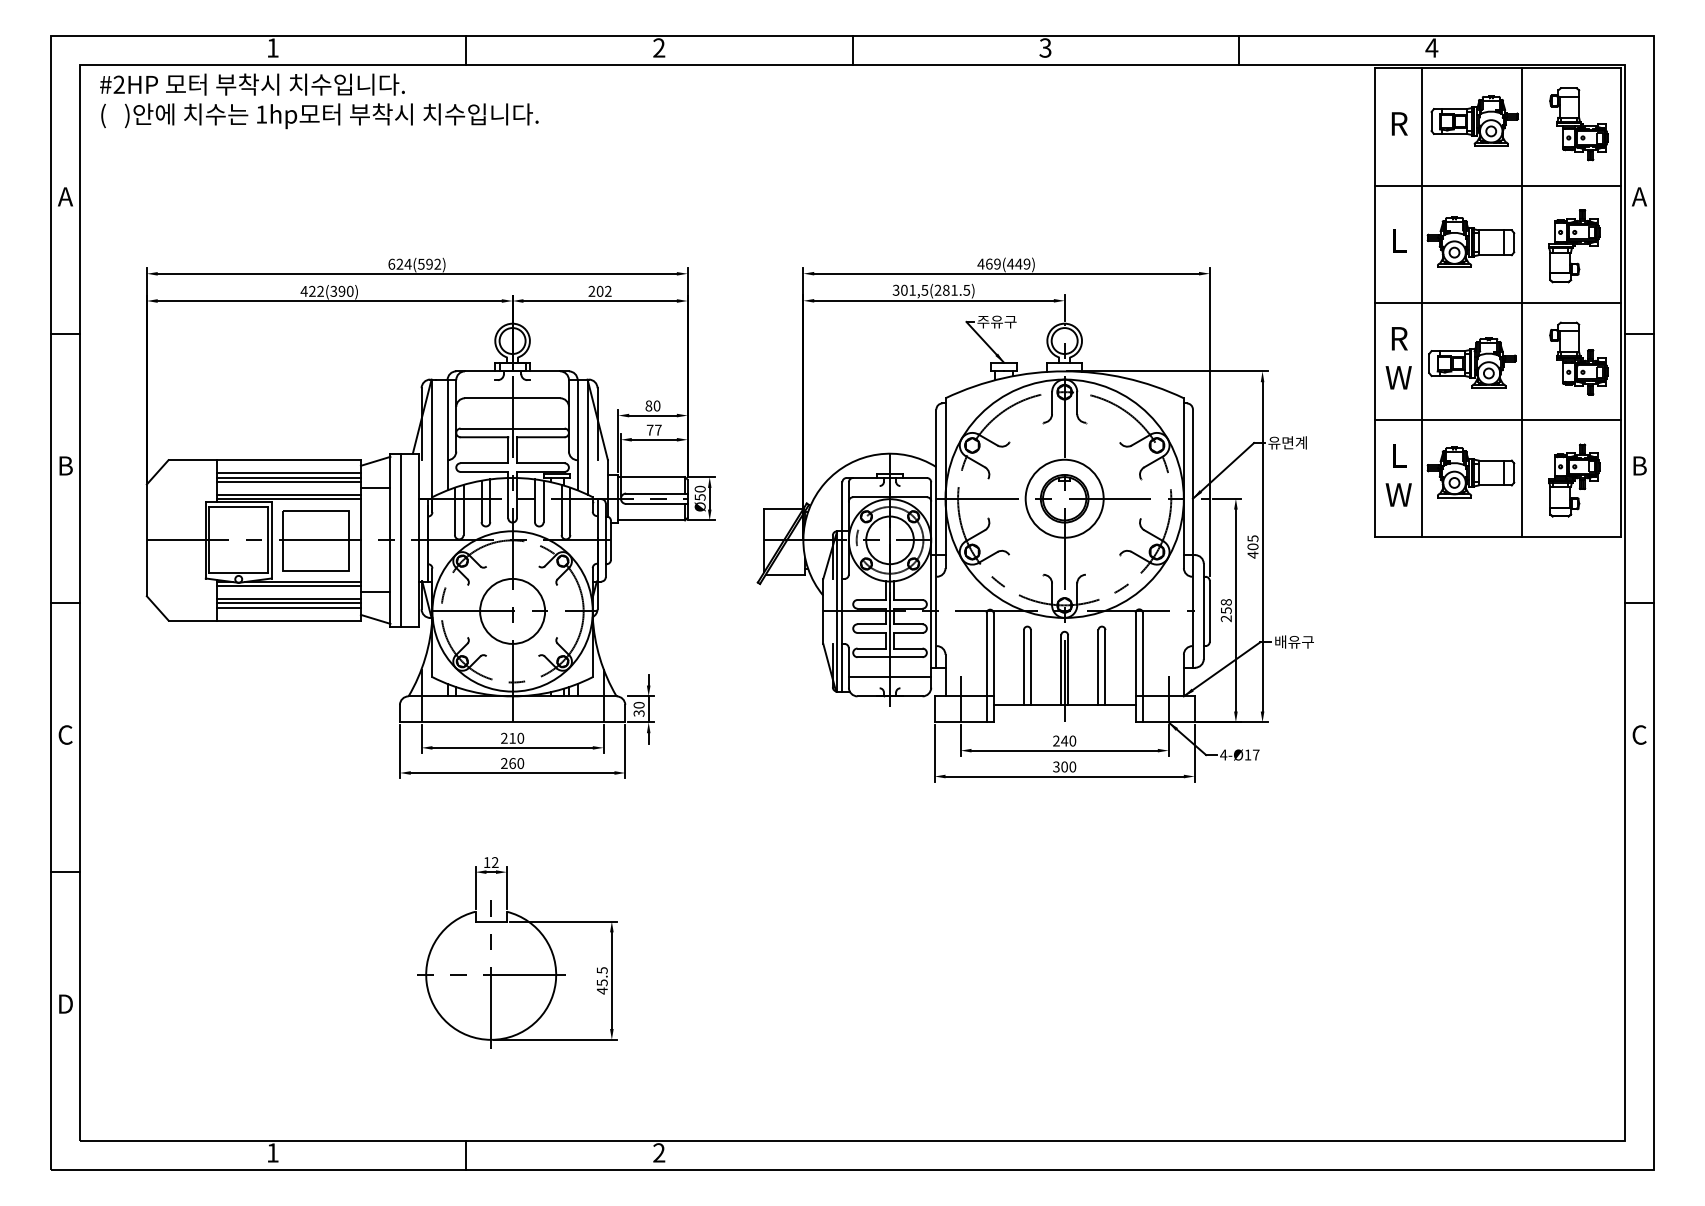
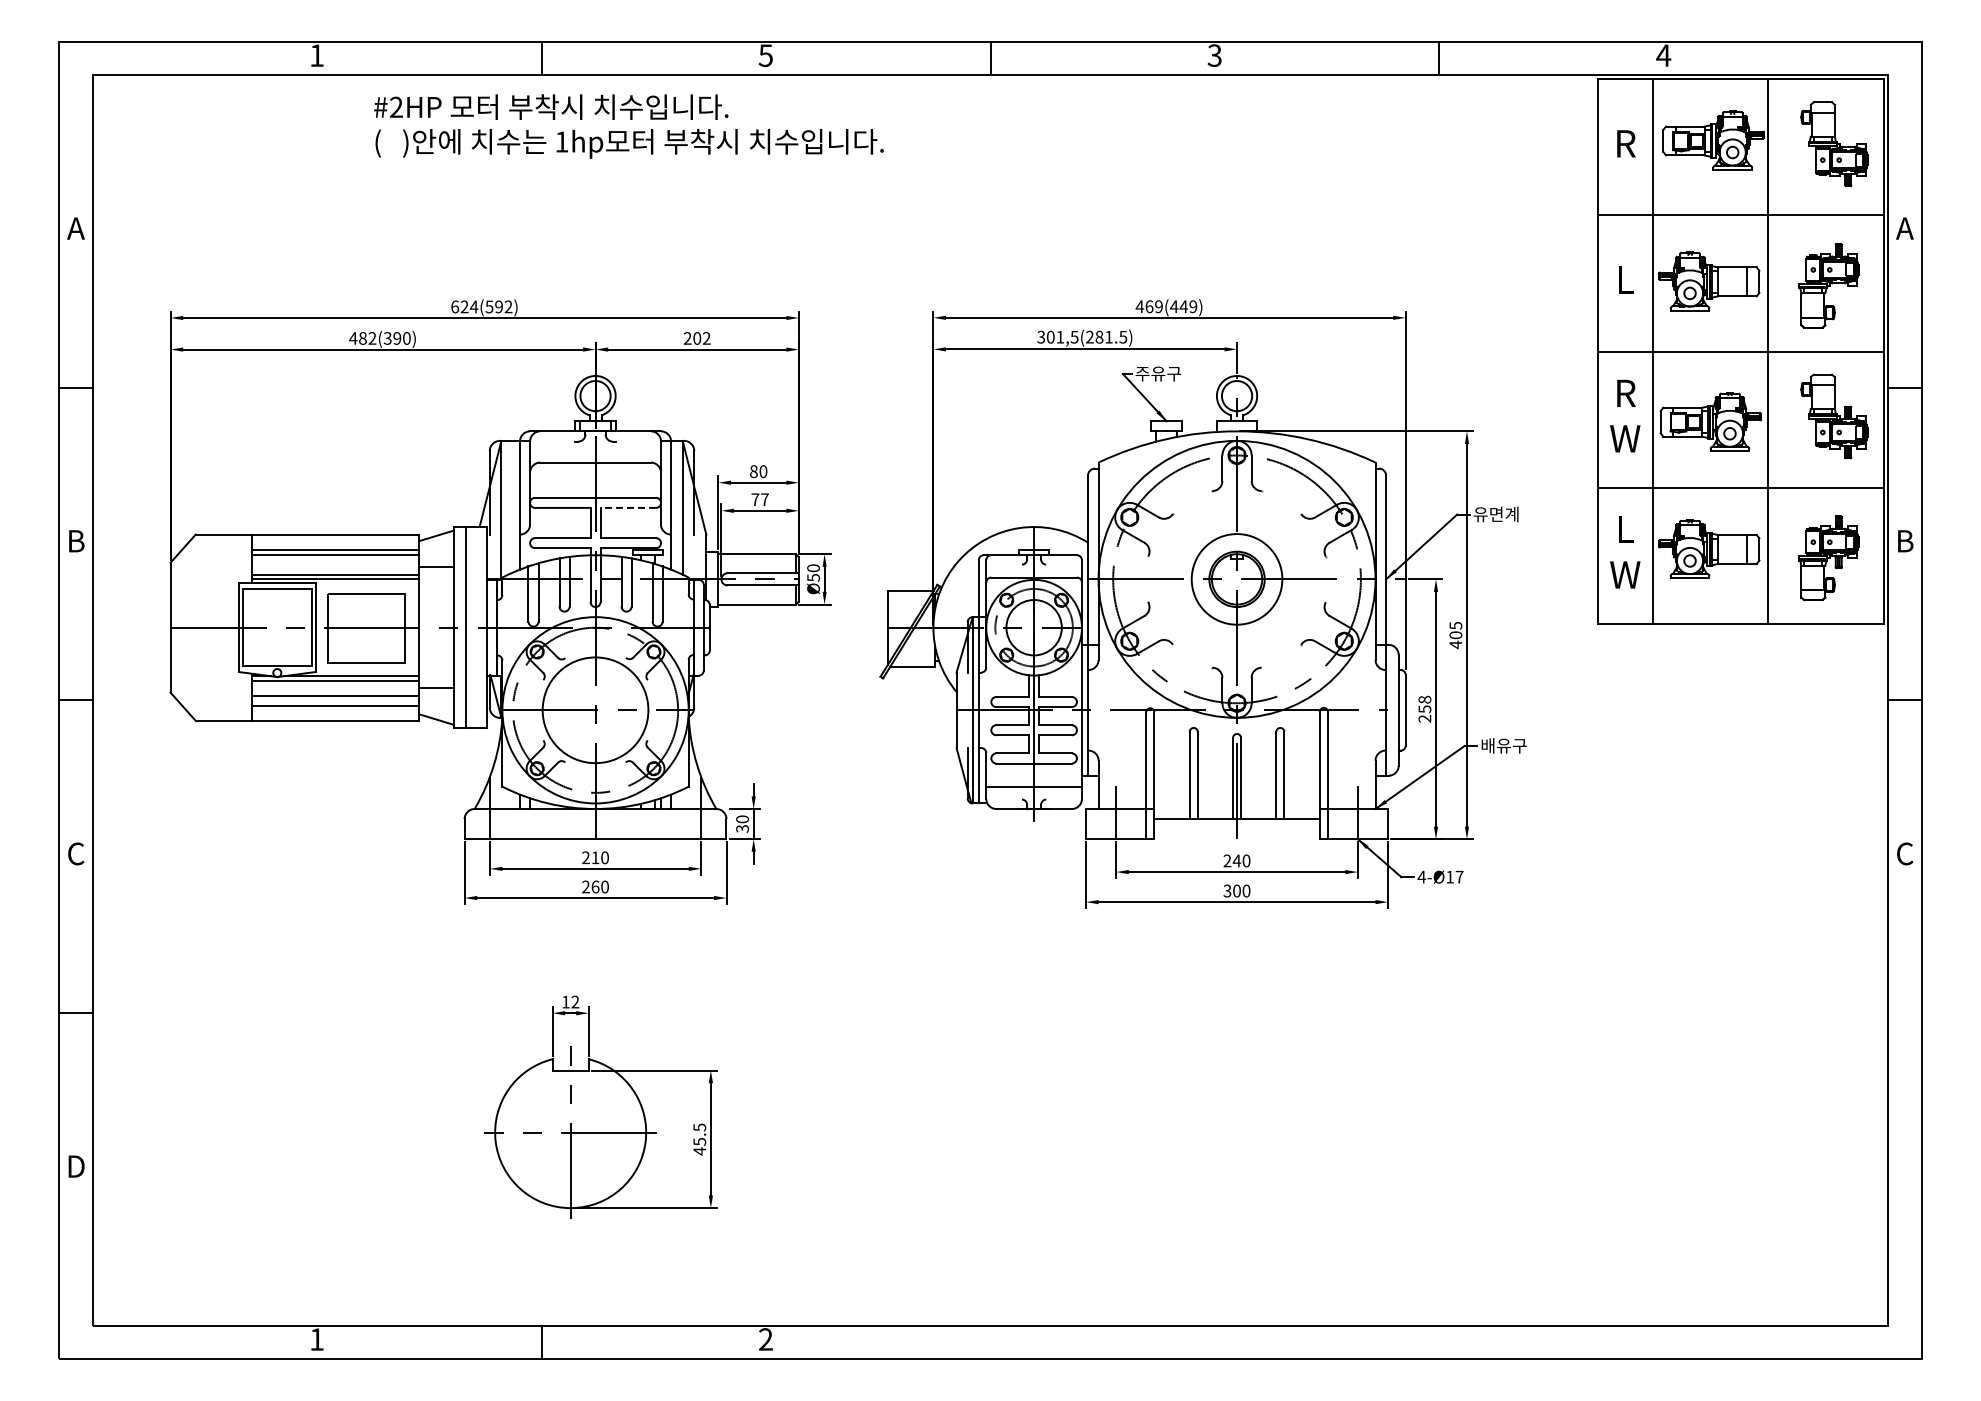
text: (658, 47) -> (765, 55), 2 -> 5
text: (318, 101) -> (628, 126), moved
text: (312, 291) -> (362, 338), 422(390) -> 482(390)
line: (540, 436) -> (628, 507), solid -> dashed
line: (288, 481) -> (335, 559), removed
line: (288, 603) -> (335, 700), removed
circle: (512, 611) -> (595, 710), size x1.4

